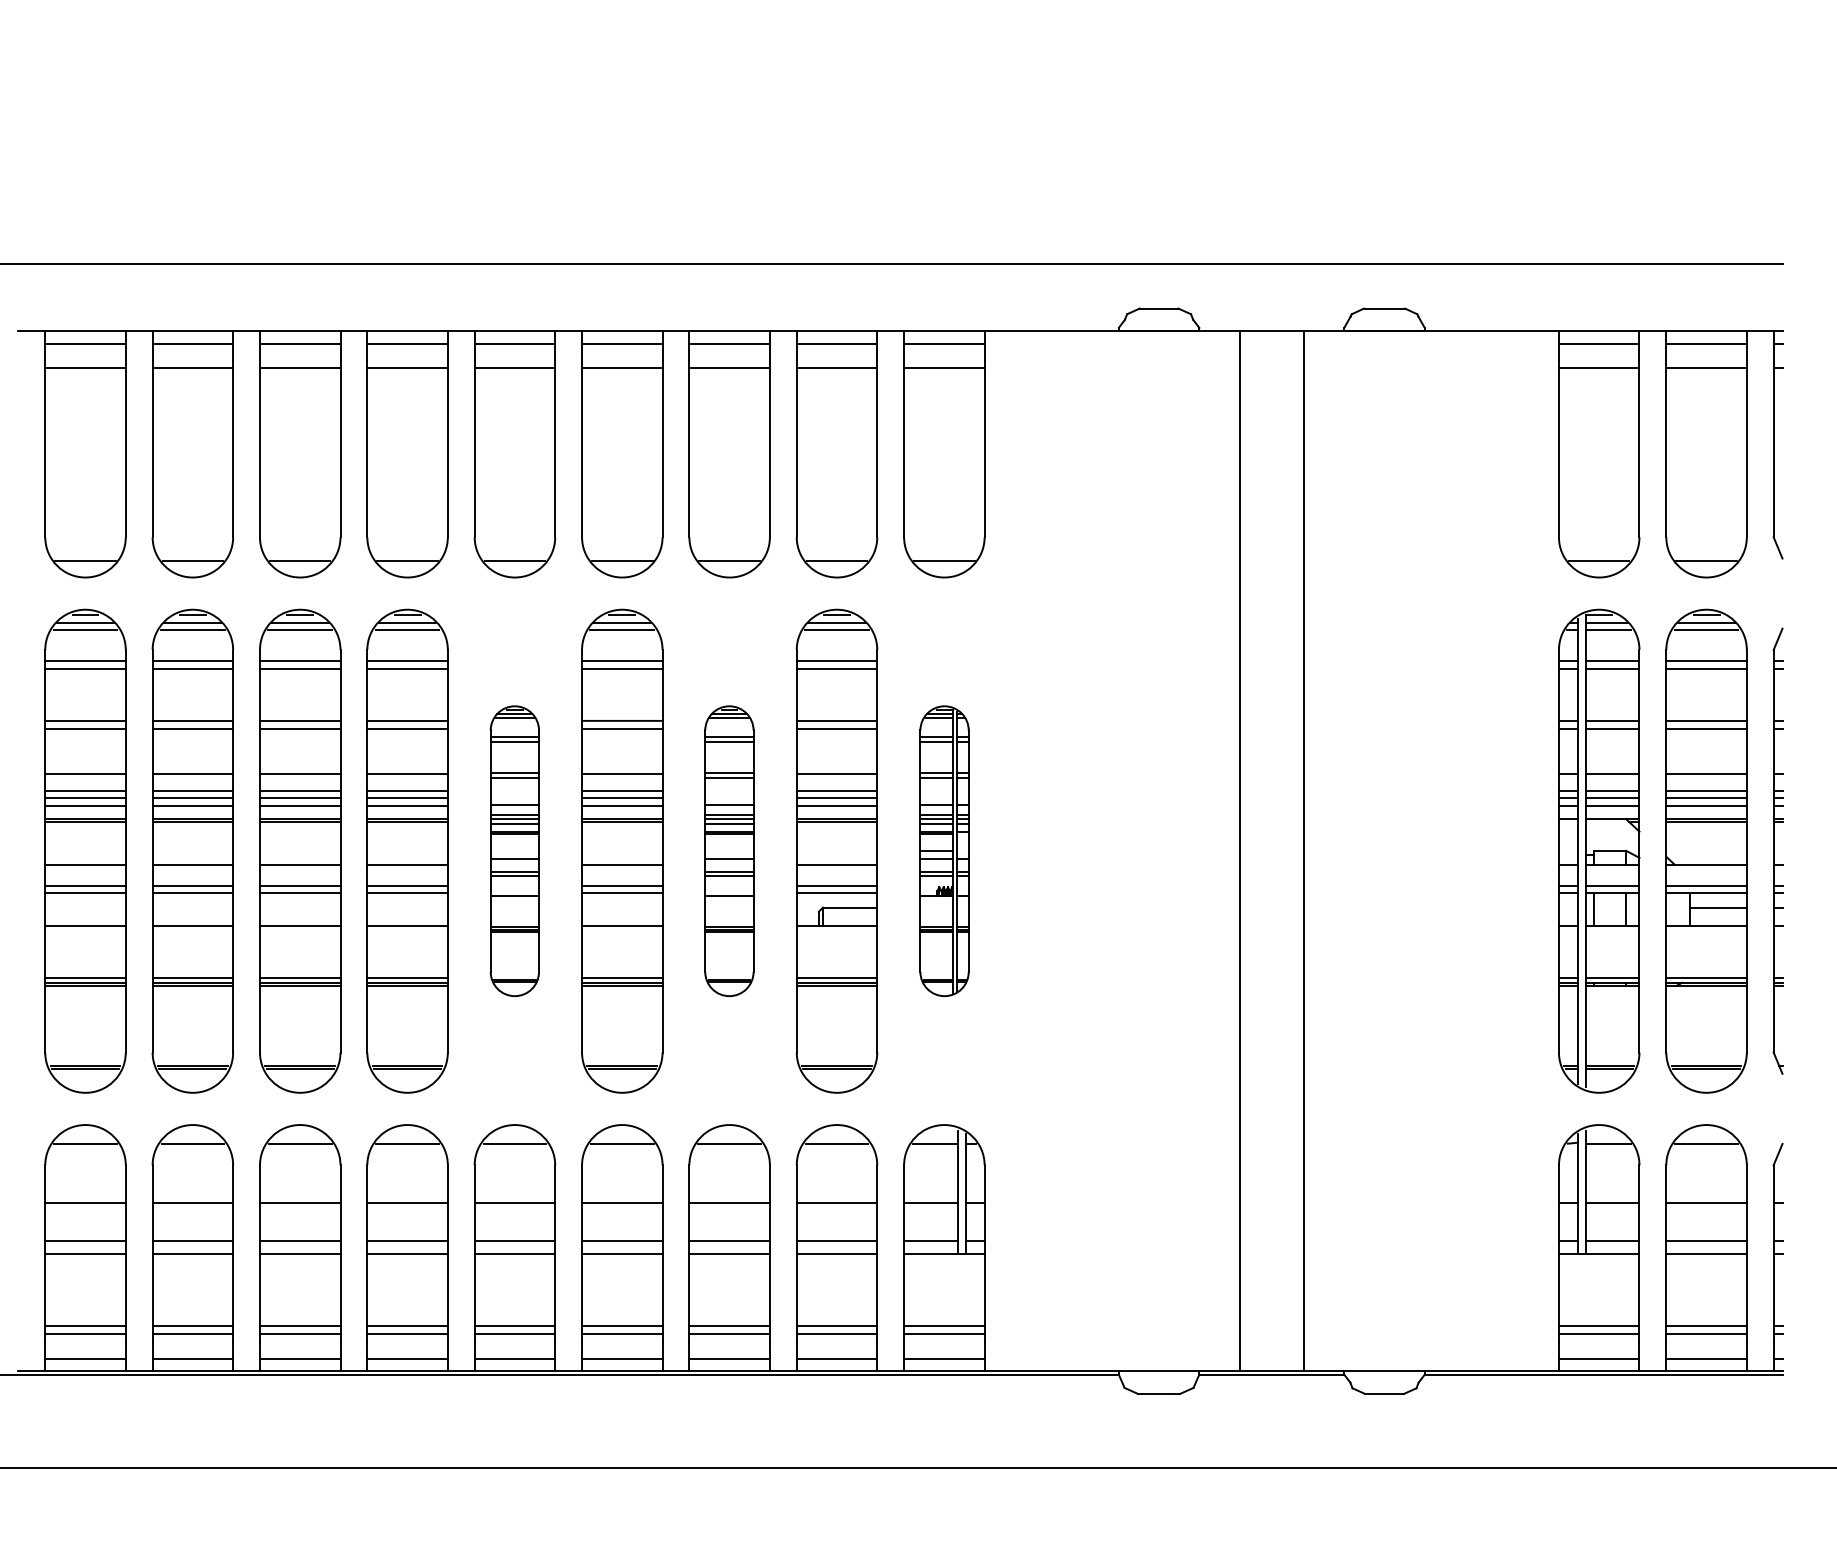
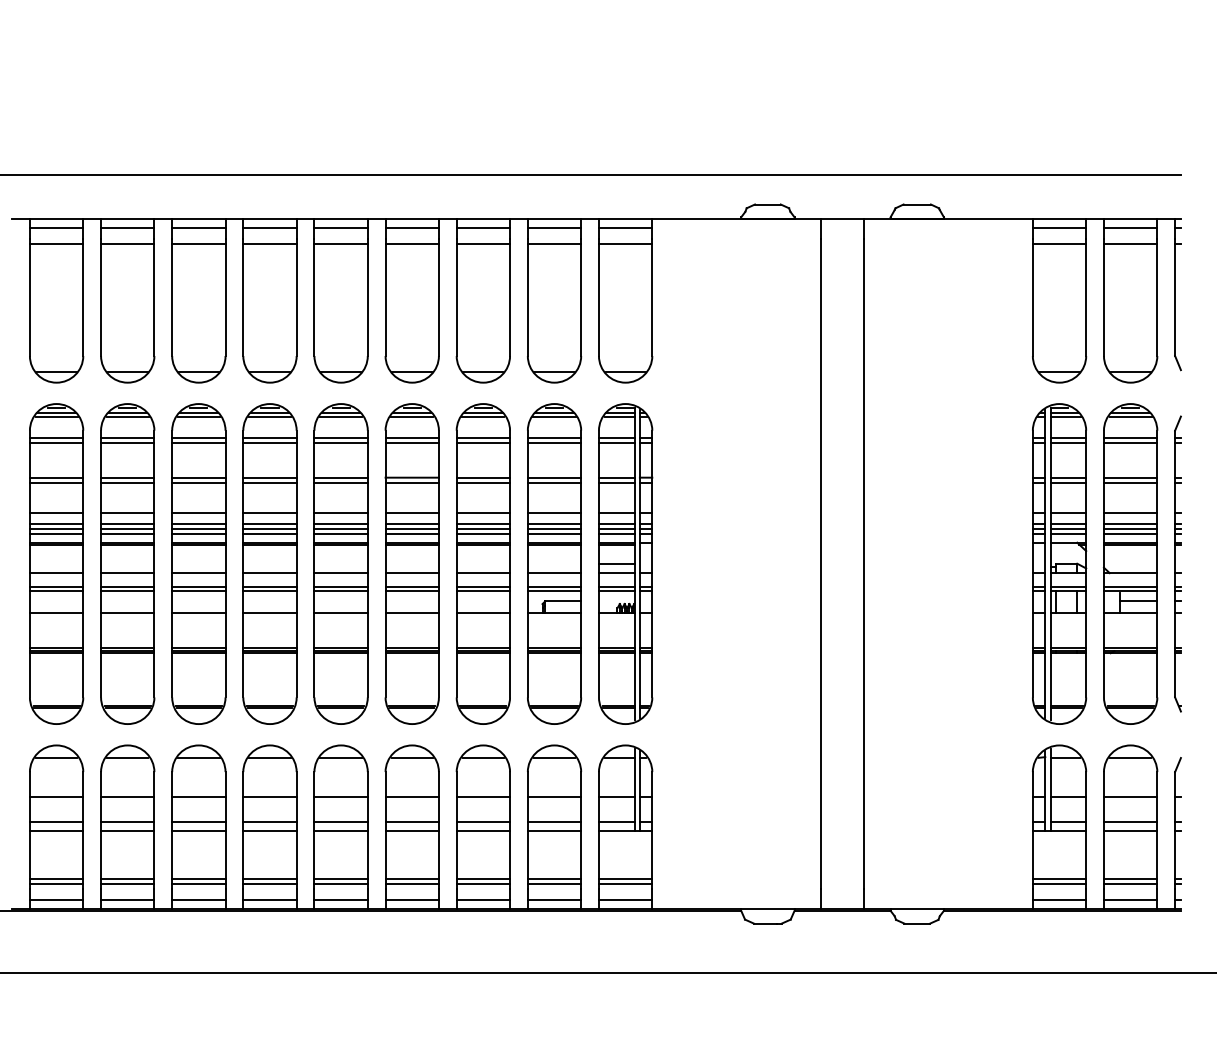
part: (514, 850) -> (340, 563), size x1.67
part: (728, 850) -> (482, 563), size x1.67
part: (944, 850) -> (625, 563), size x1.67

